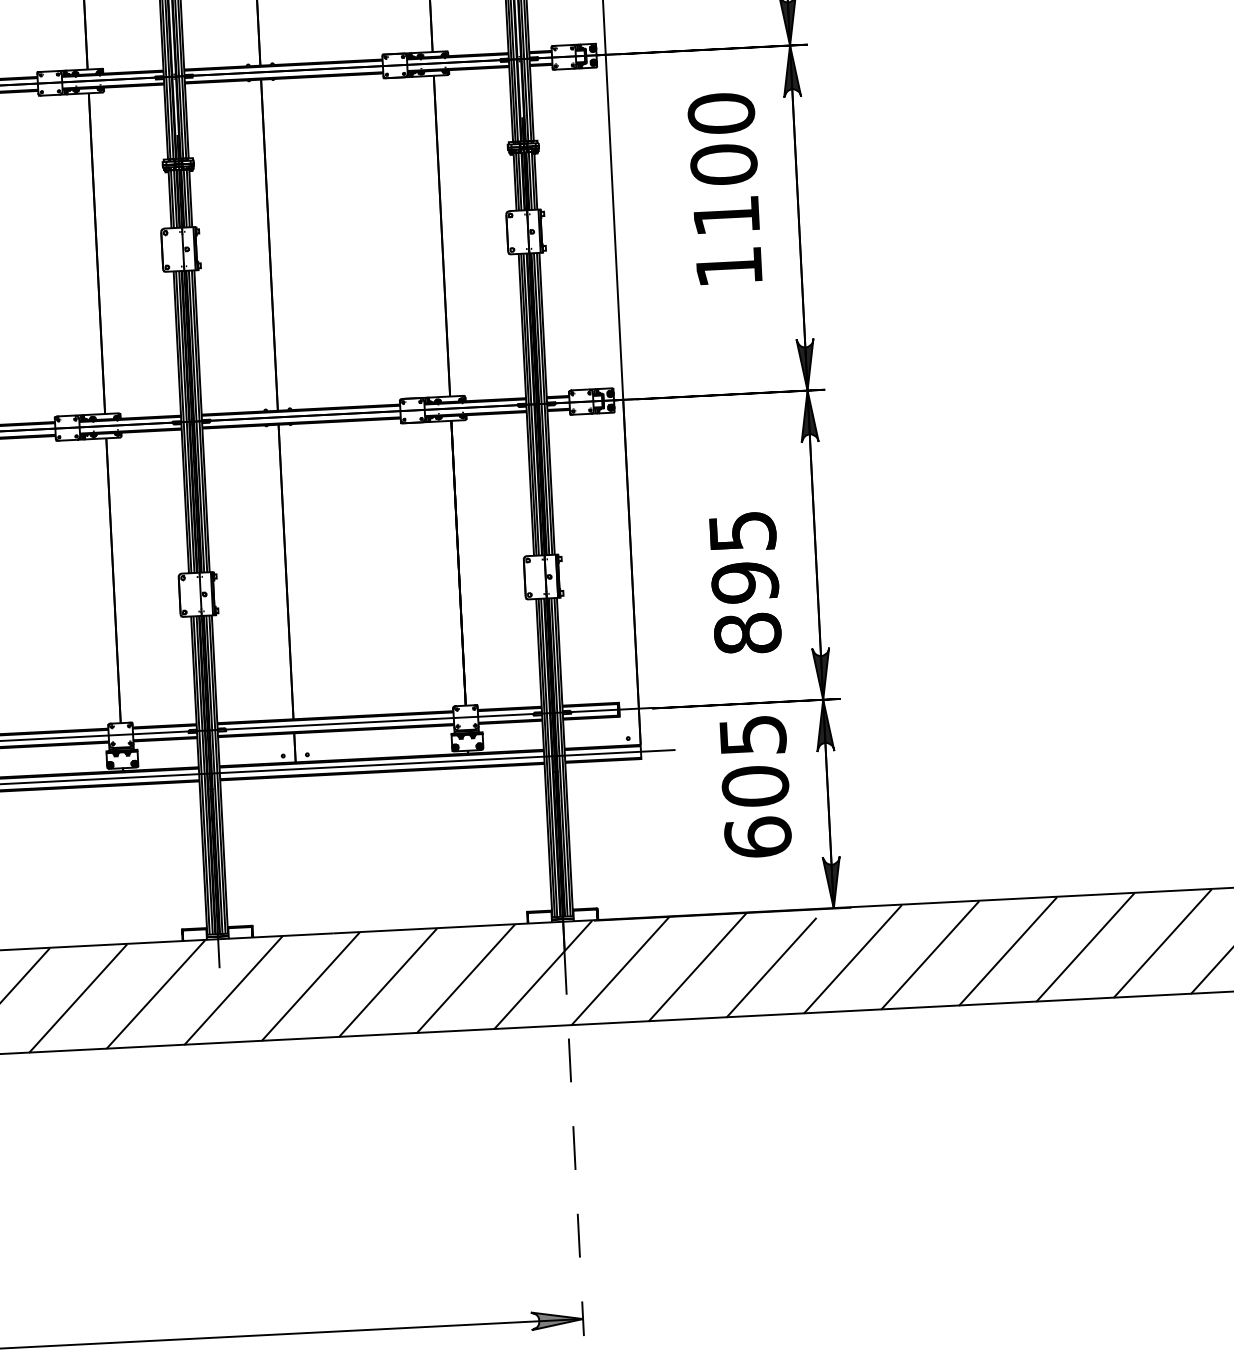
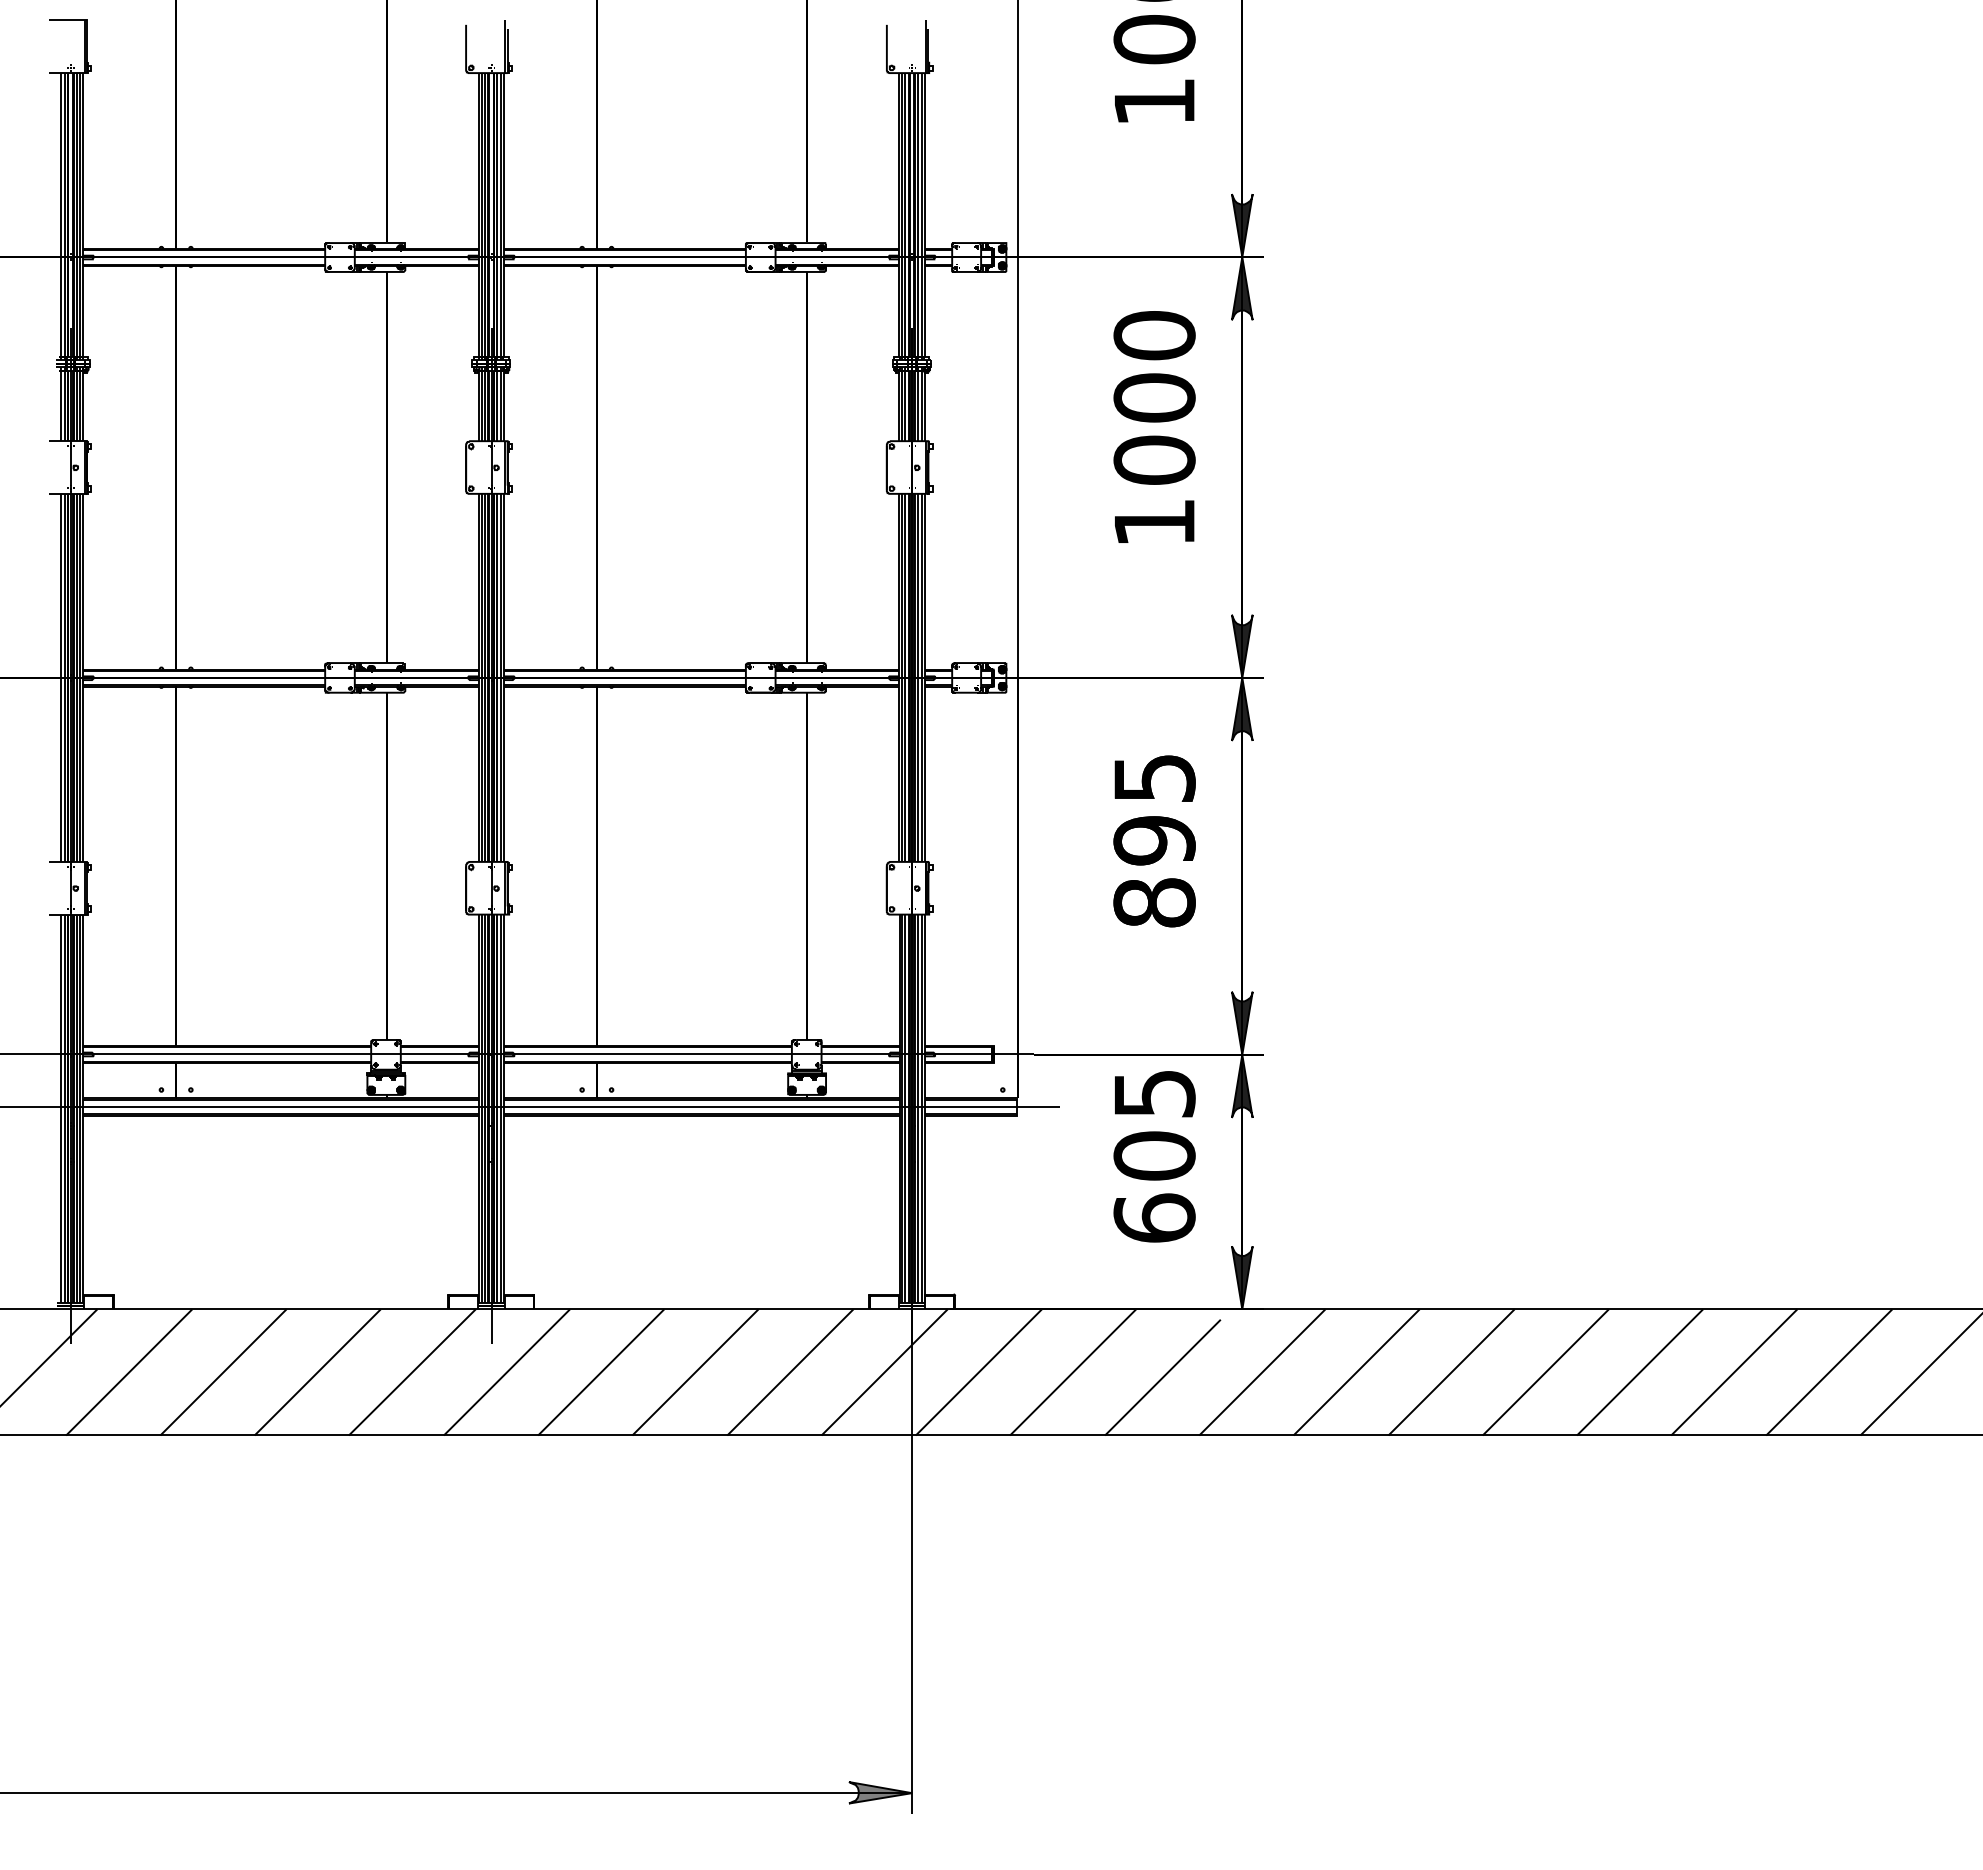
text: (726, 215) -> (1154, 459), 1100 -> 1000
text: (745, 583) -> (1154, 841), moved
line: (574, 1143) -> (912, 1579), dashed -> solid

